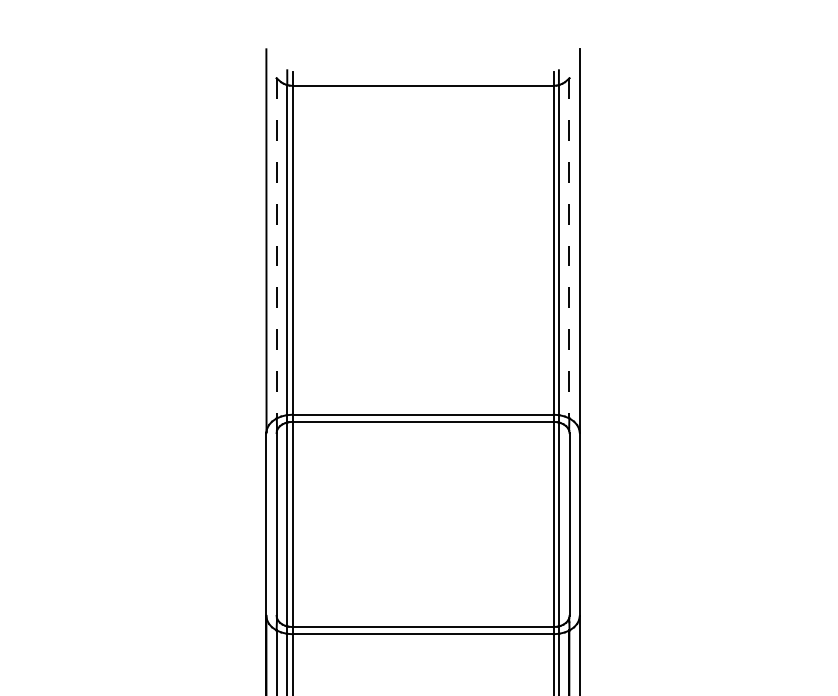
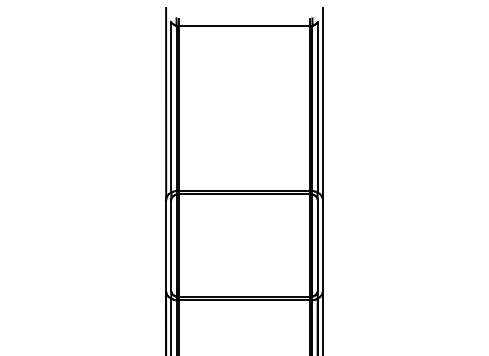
line: (277, 250) -> (171, 108), dashed -> solid
line: (569, 250) -> (317, 108), dashed -> solid

